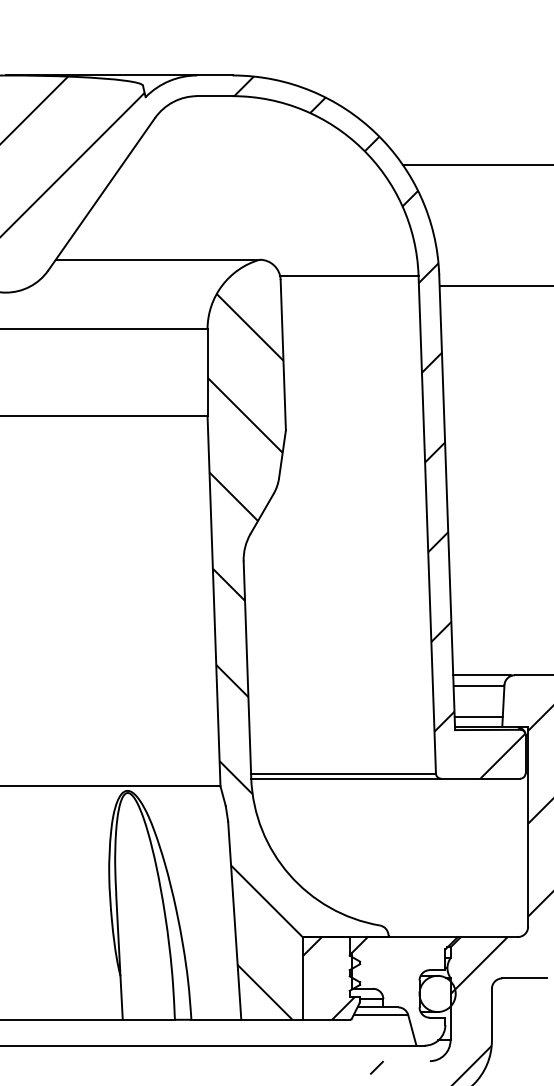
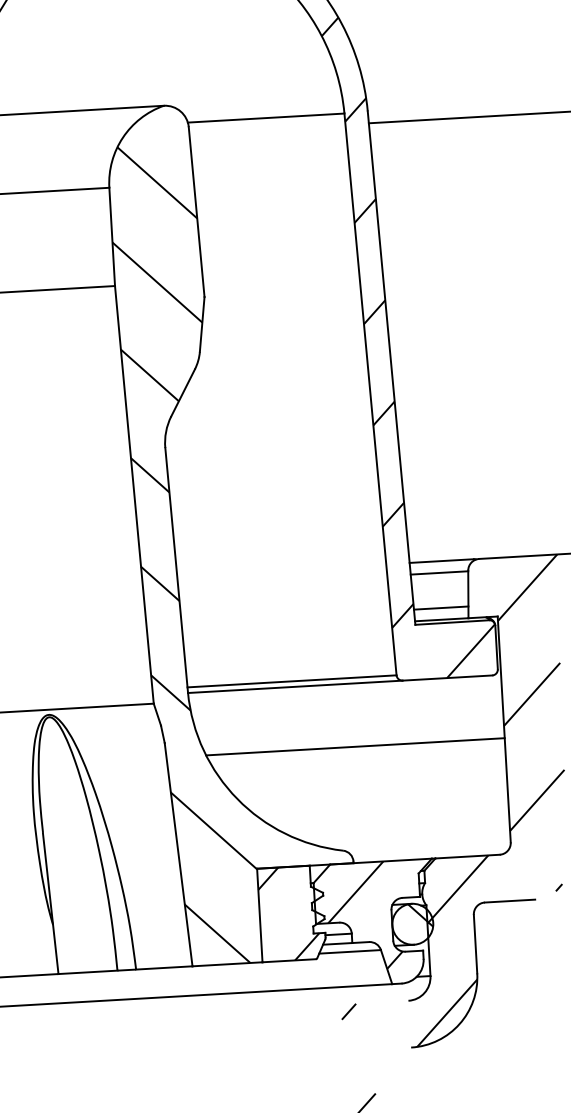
line: (396, 834) -> (355, 746), added
hatch: (395, 984) -> (364, 916), added
hatch: (444, 986) -> (420, 915), added

